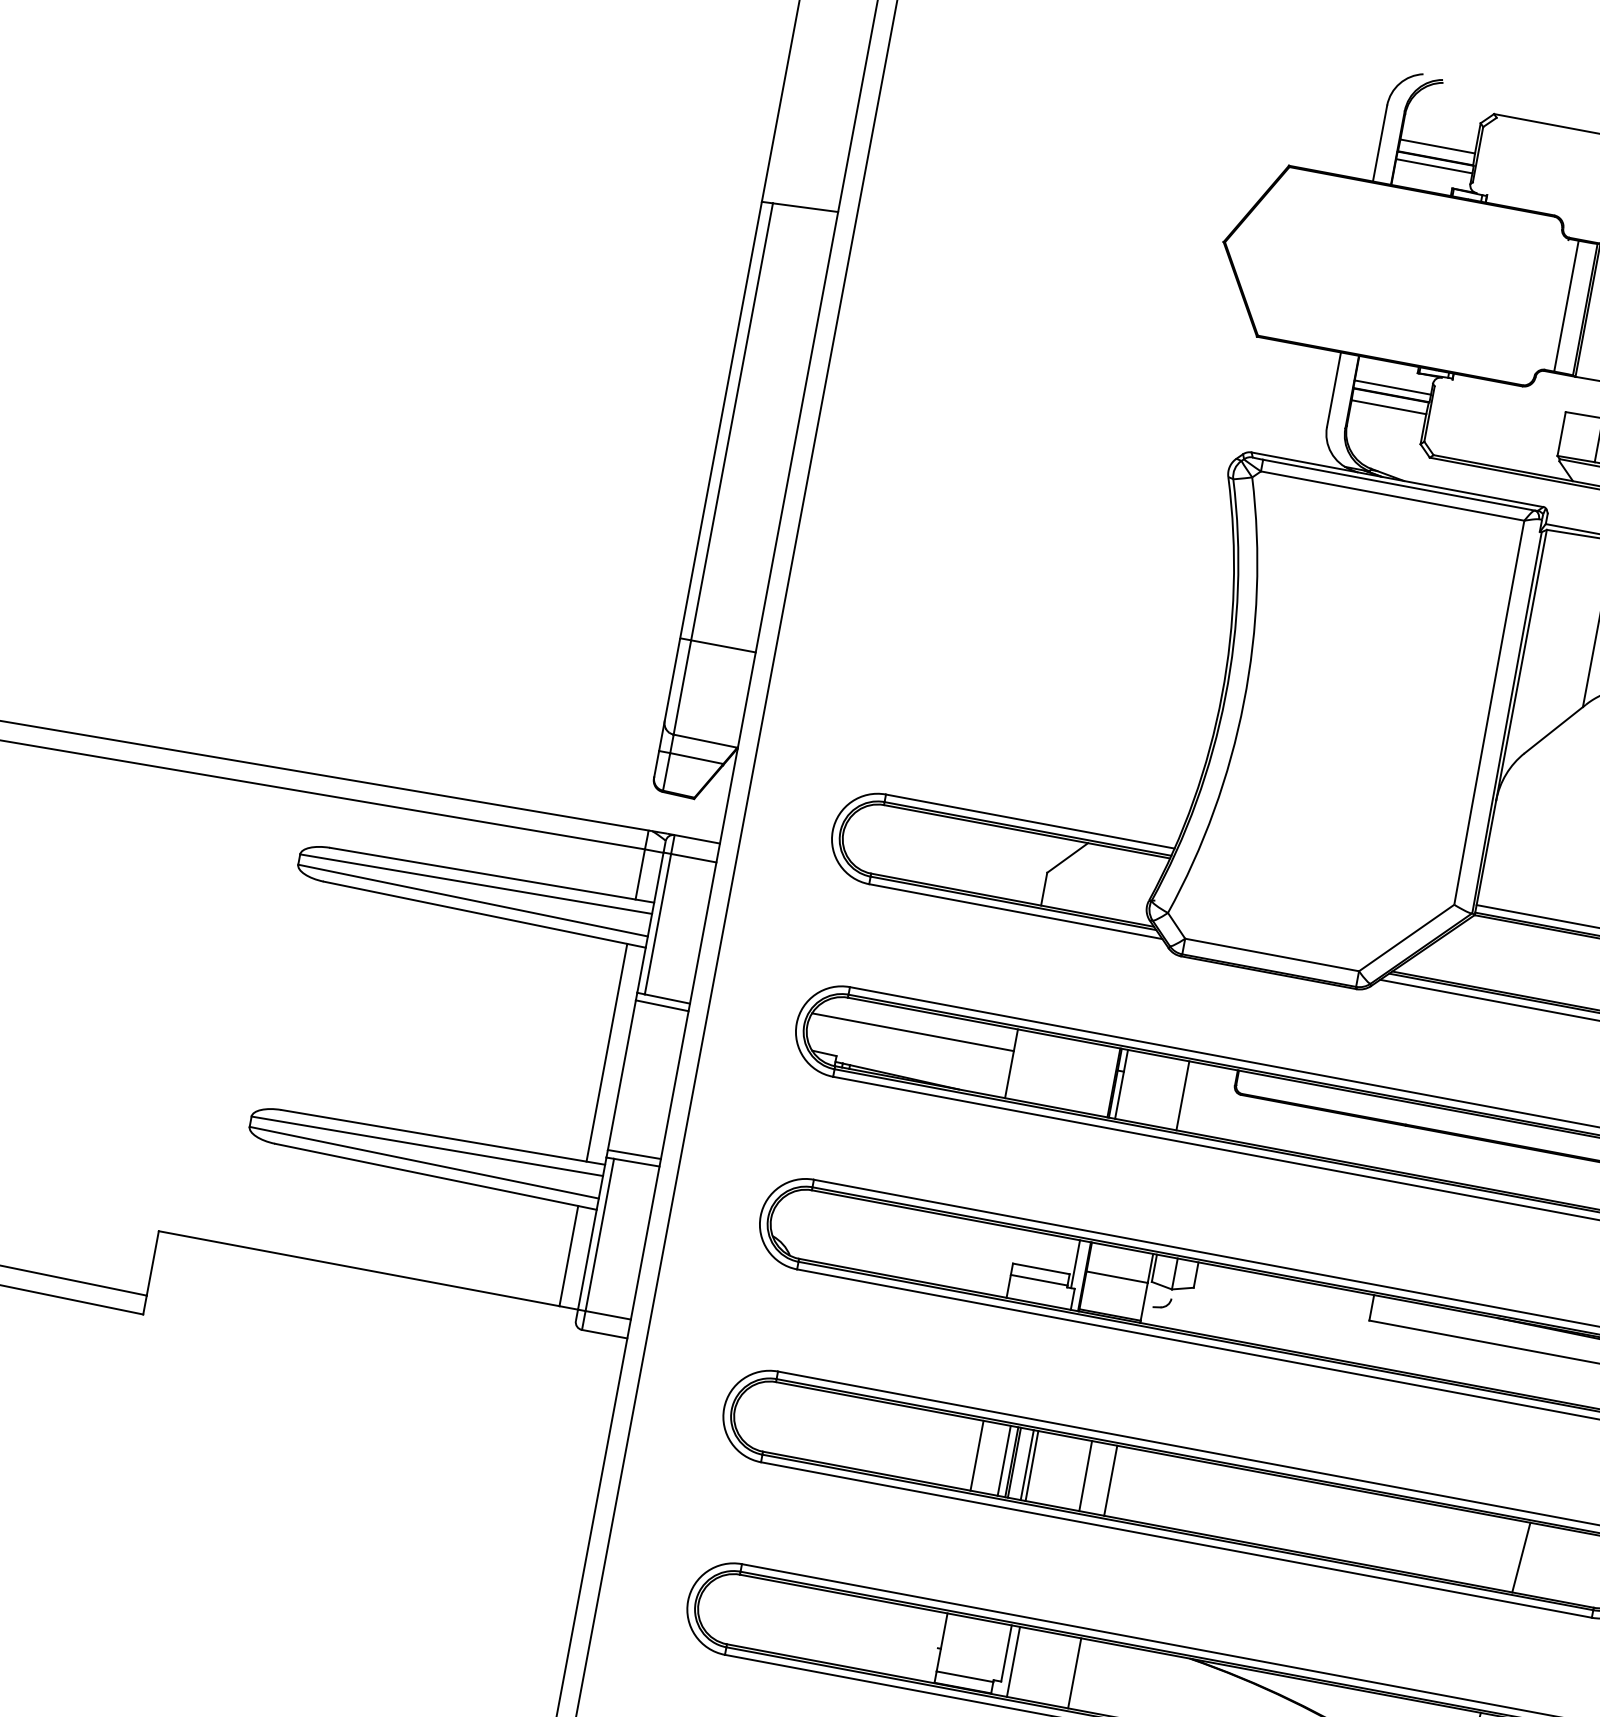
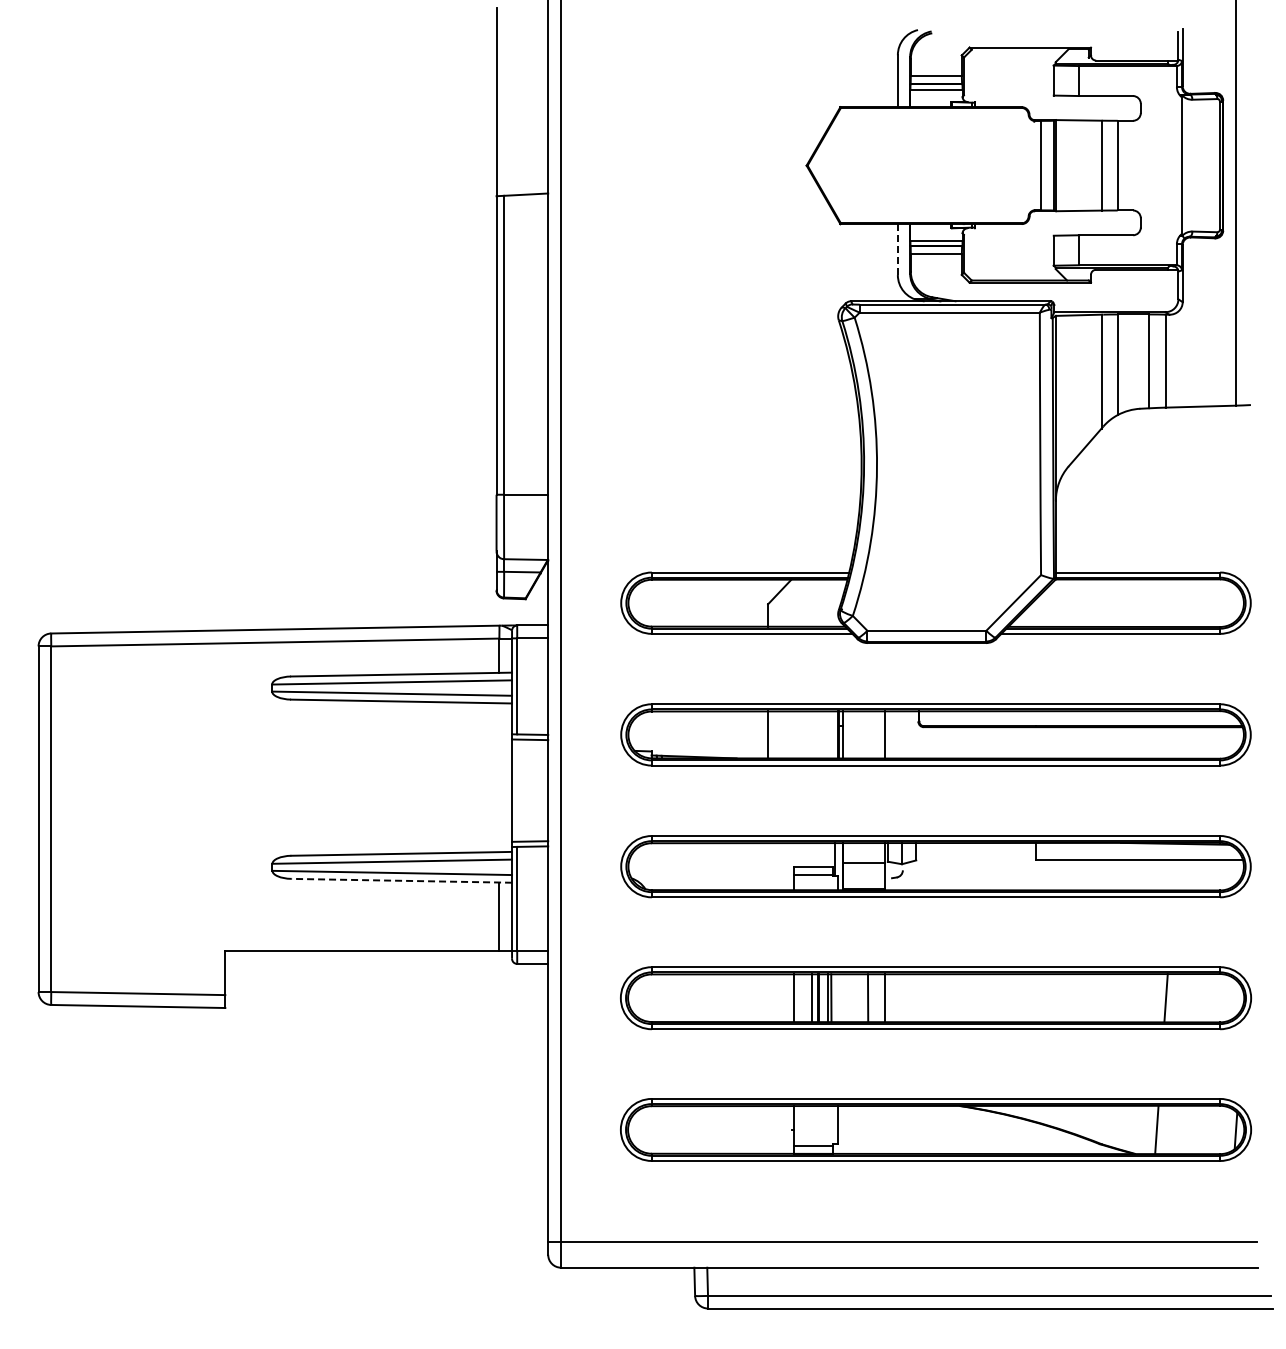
line: (1333, 389) -> (897, 249), solid -> dashed
line: (913, 1032) -> (699, 726), removed
line: (607, 1052) -> (499, 777), removed
line: (435, 1176) -> (401, 880), solid -> dashed
line: (1013, 1661) -> (843, 1129), removed
line: (1075, 1672) -> (885, 1129), removed

